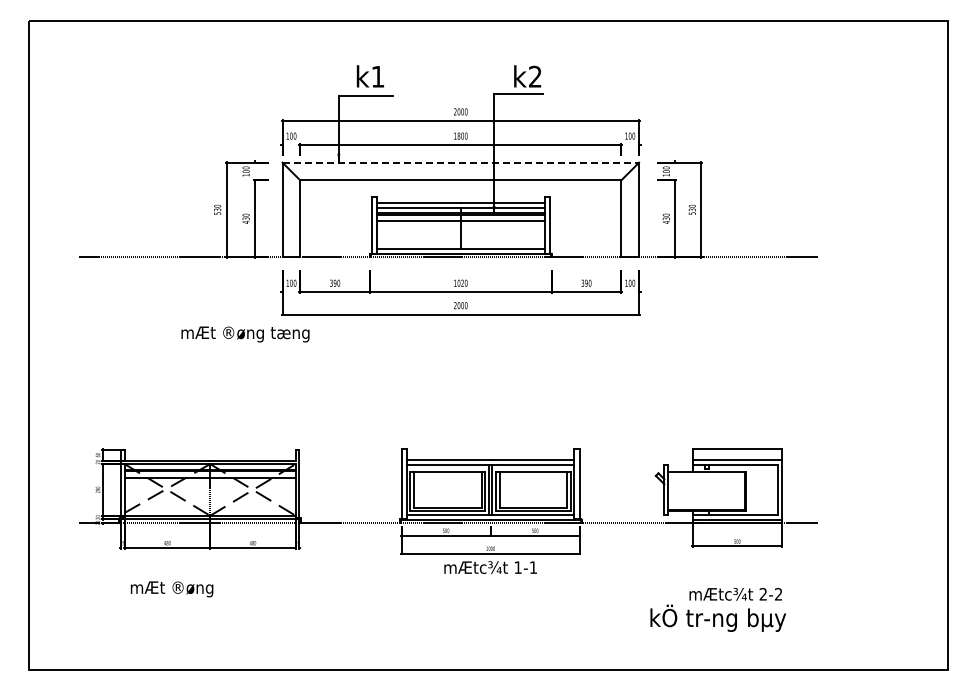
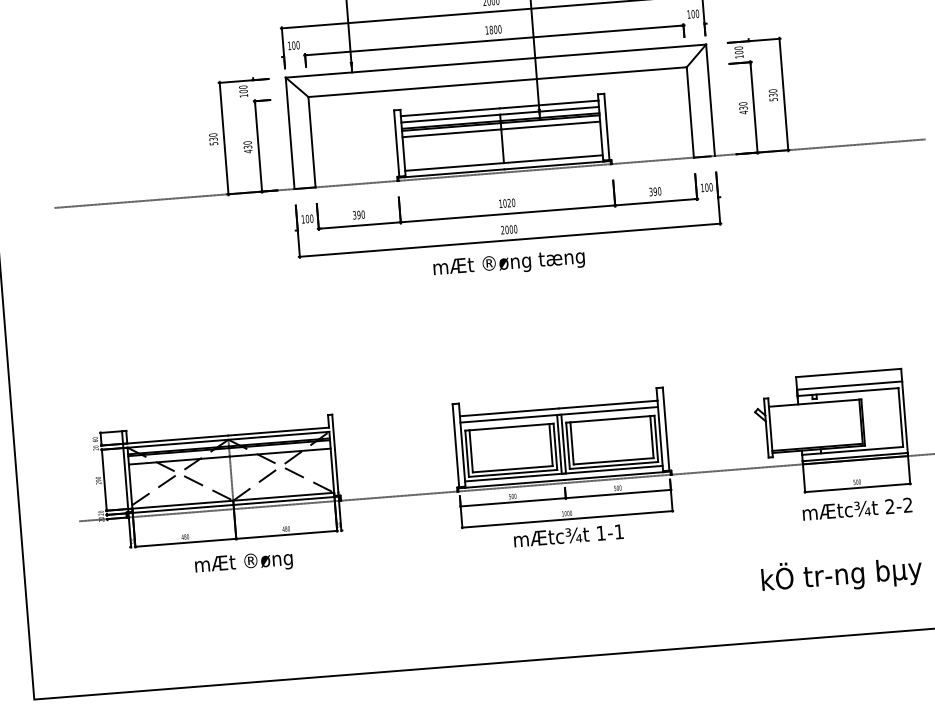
line: (461, 162) -> (496, 60), dashed -> solid
text: (245, 334) -> (509, 263), moved
text: (171, 589) -> (243, 563), moved
text: (735, 594) -> (857, 509), moved

